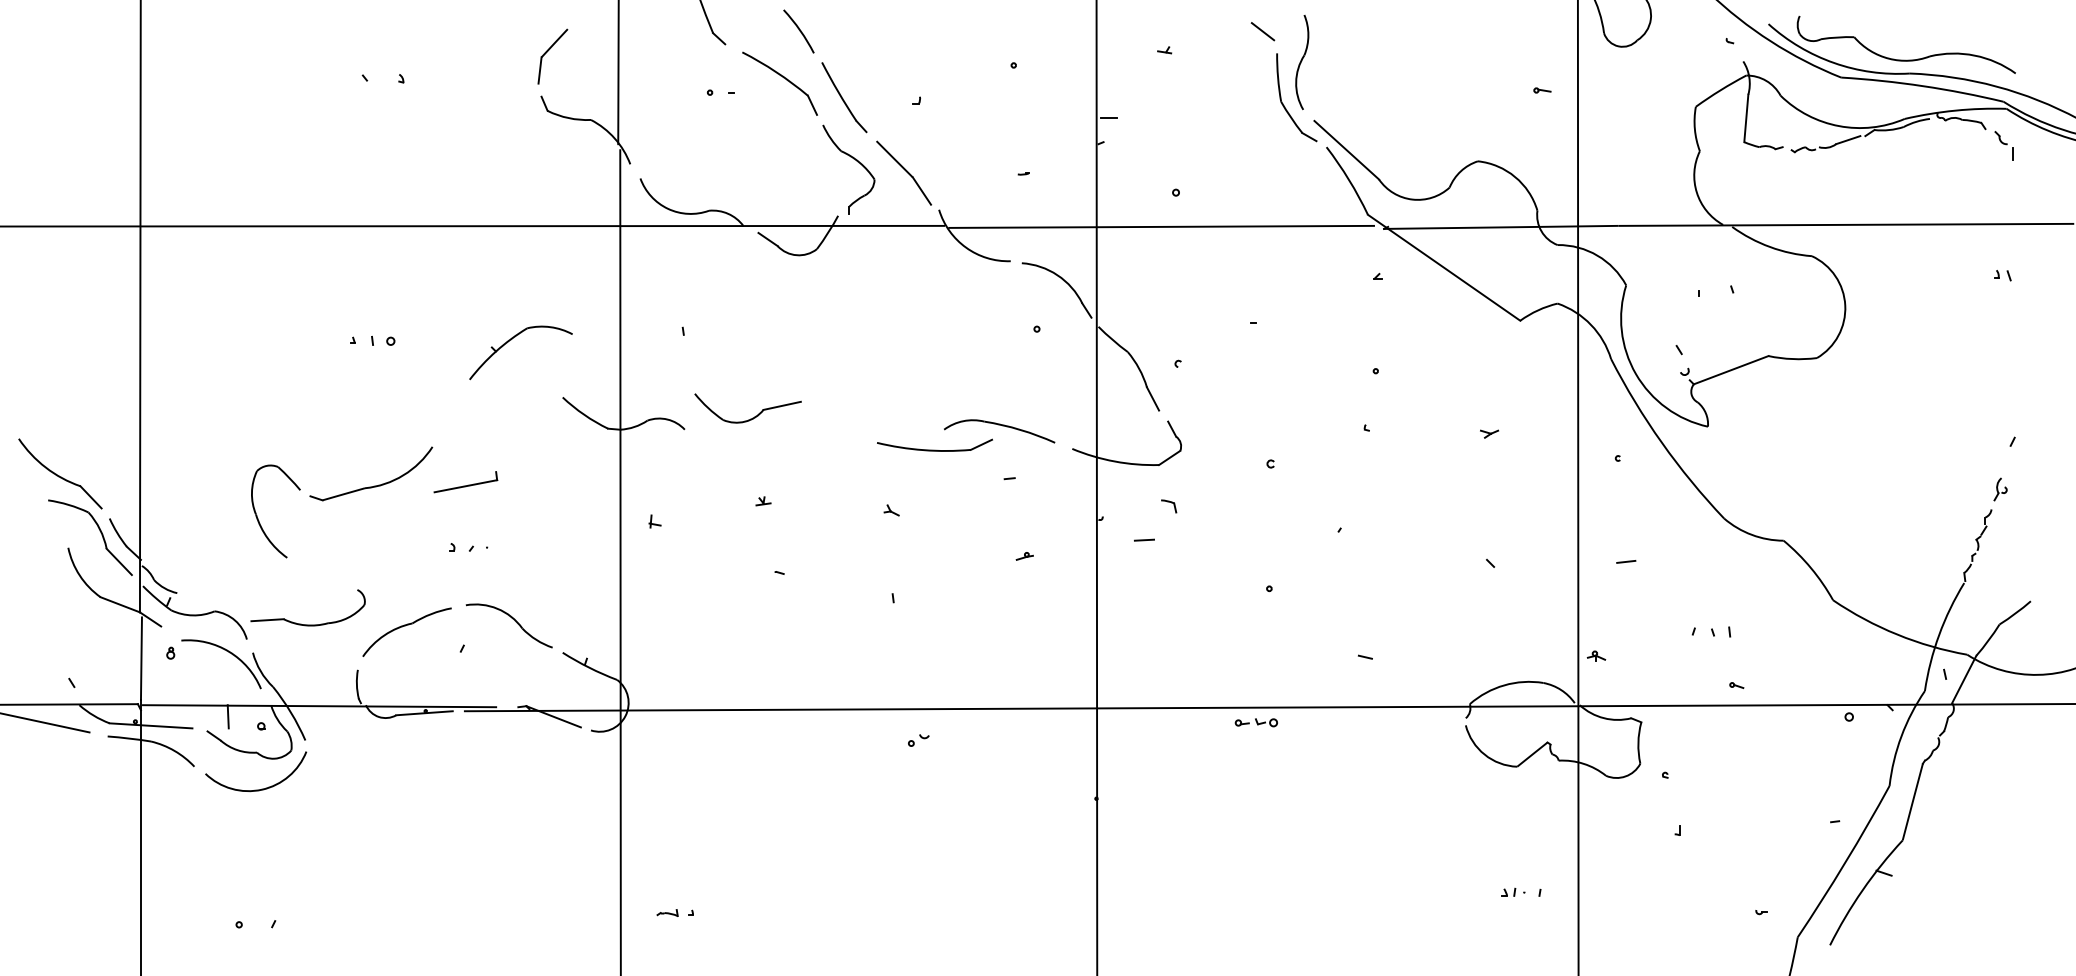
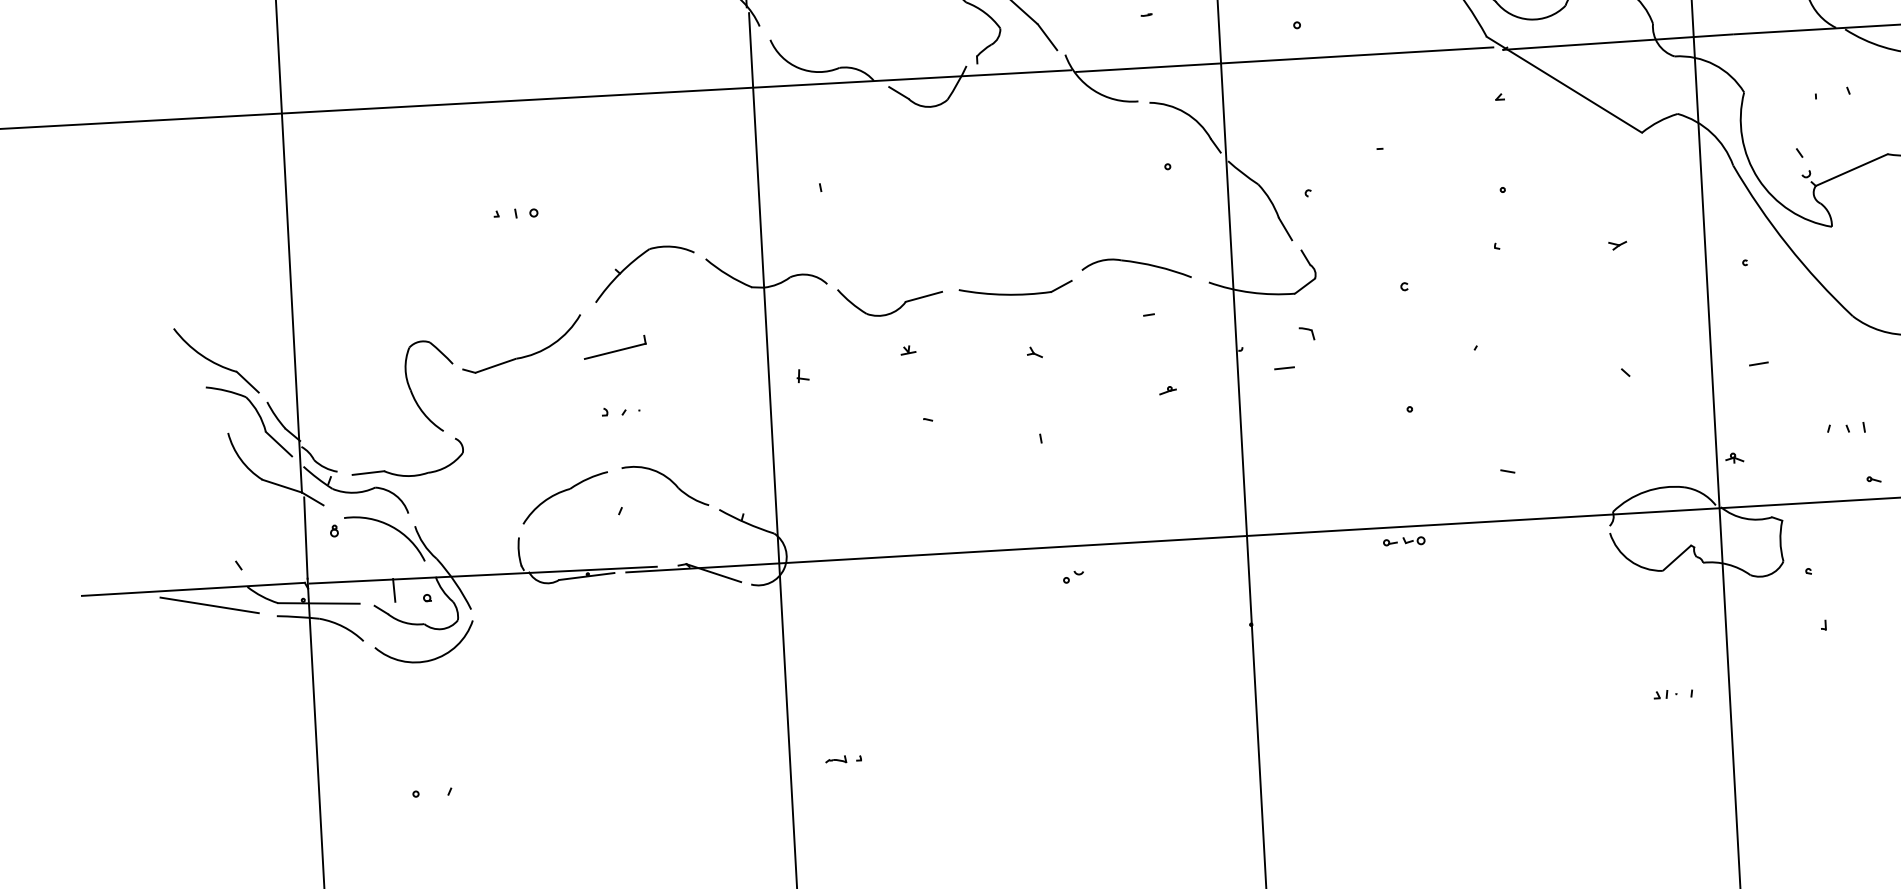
part: (511, 340) -> (634, 261), moved
part: (752, 417) -> (895, 309), moved
part: (934, 444) -> (1015, 288), moved
part: (307, 624) -> (407, 475), moved

